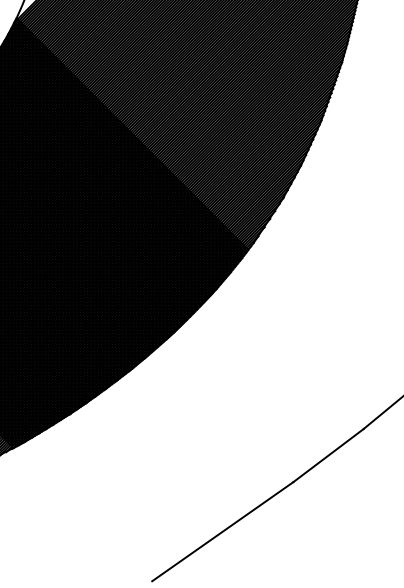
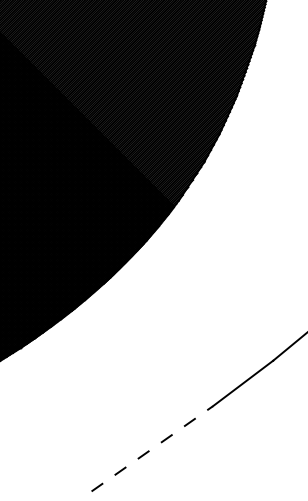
line: (223, 531) -> (152, 448), solid -> dashed

